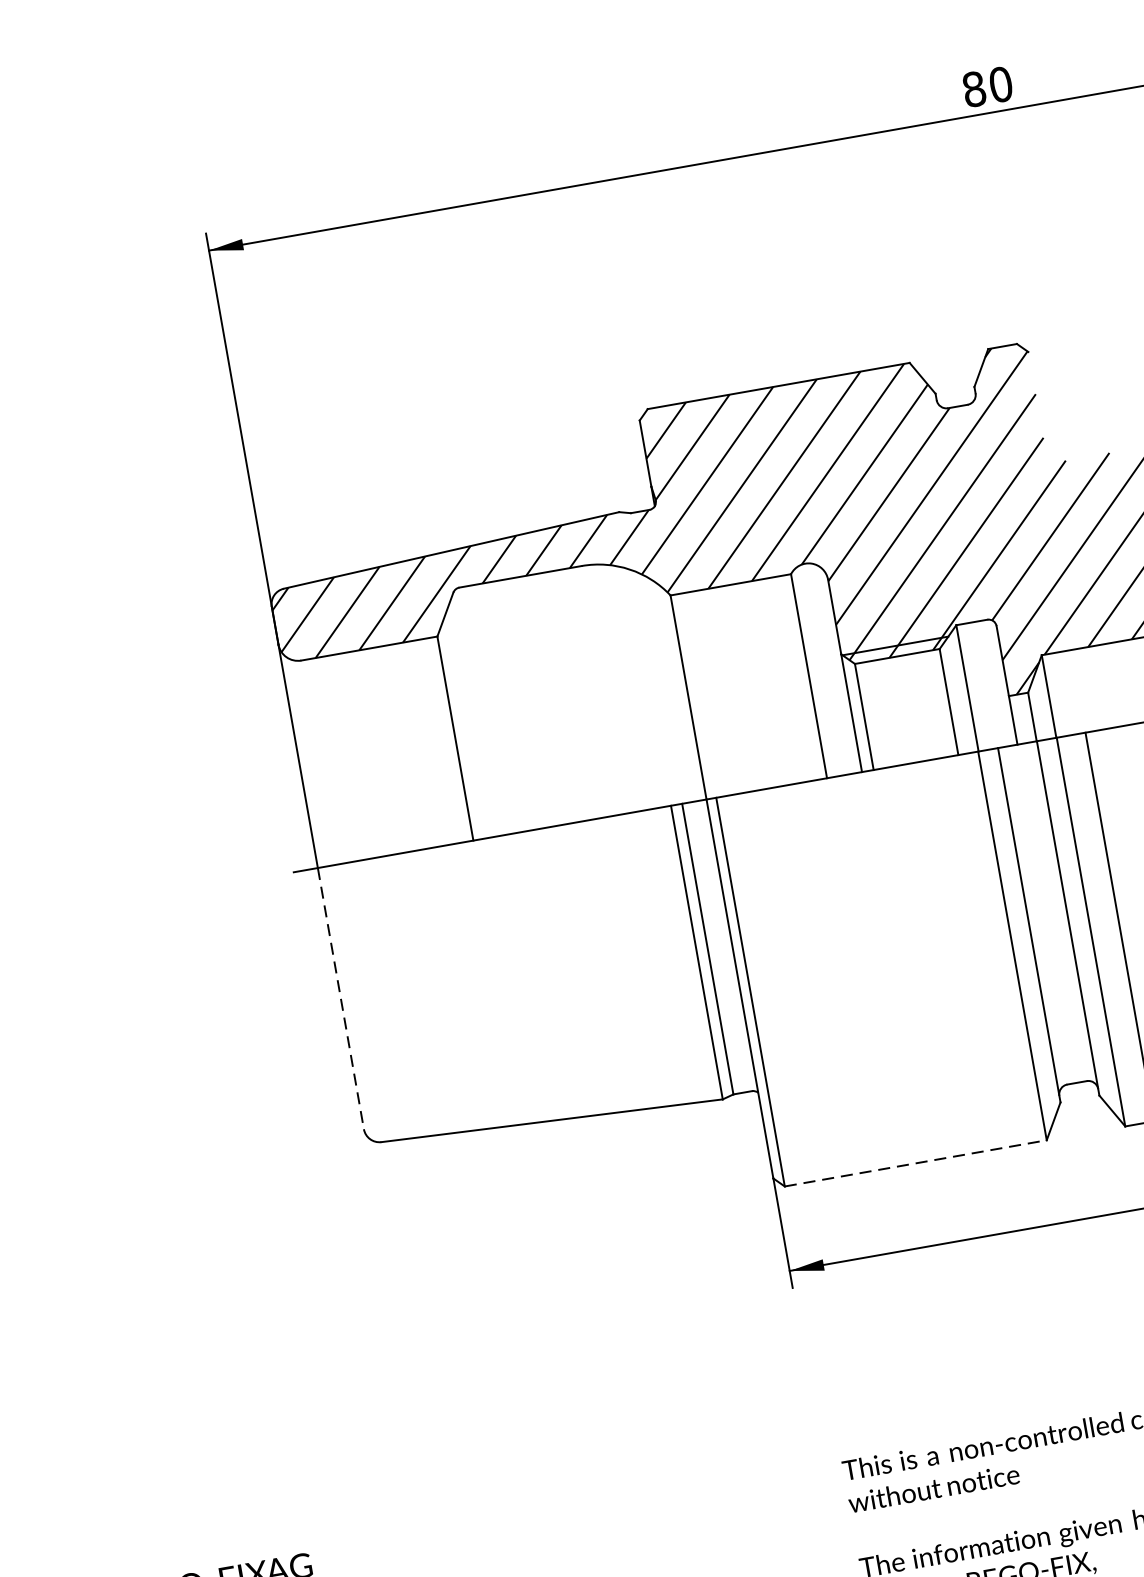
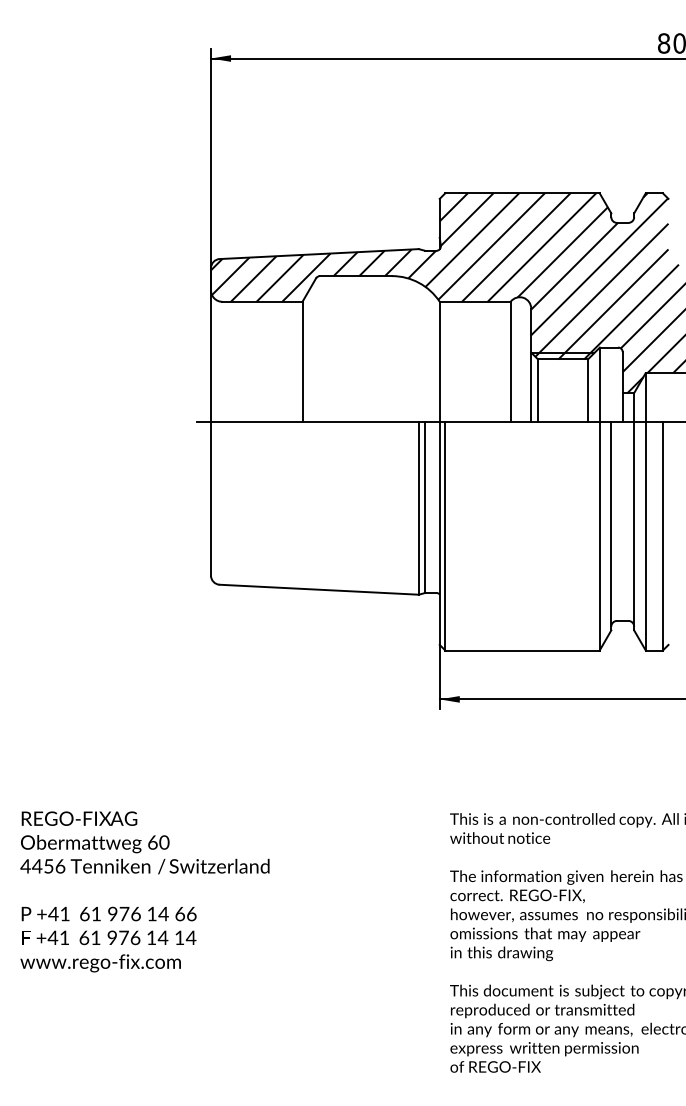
line: (341, 998) -> (211, 498), dashed -> solid
line: (917, 1162) -> (523, 650), dashed -> solid

